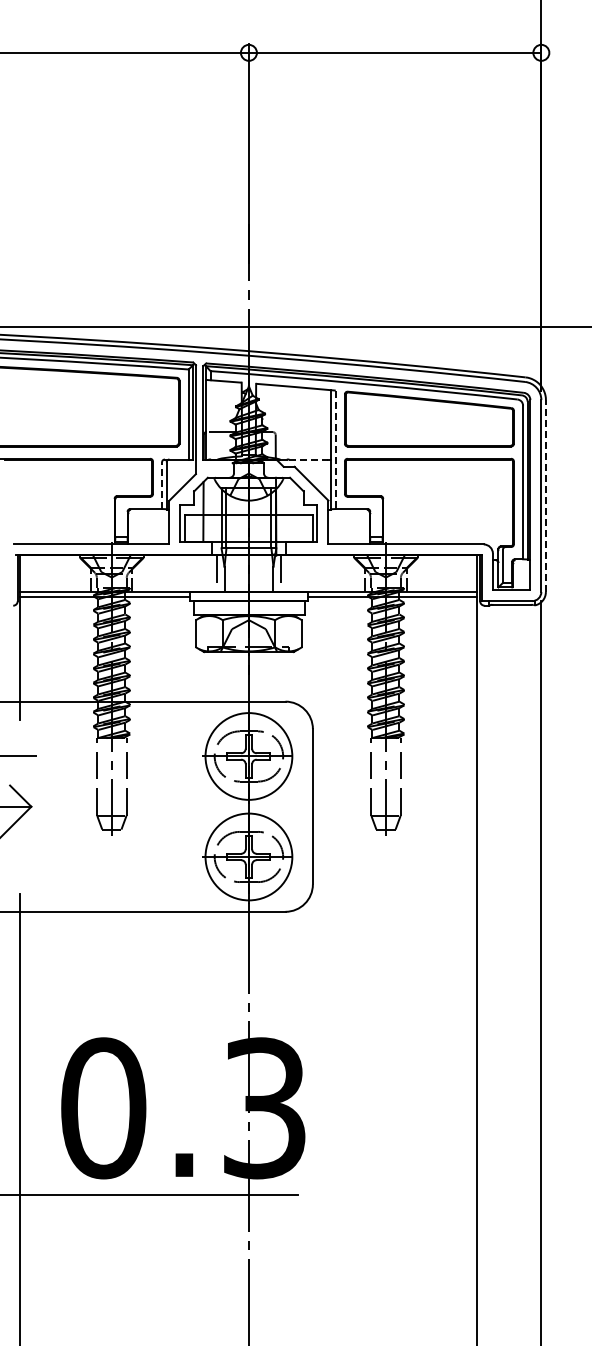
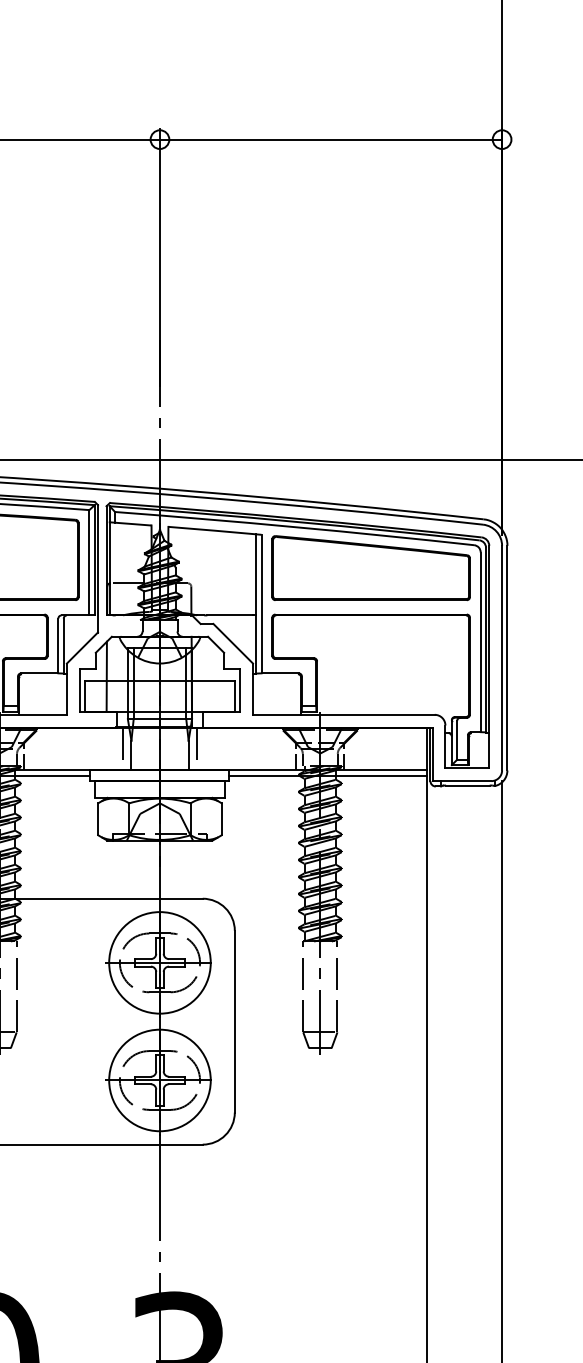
line: (335, 450) -> (261, 604), dashed -> solid
line: (308, 459) -> (229, 615), dashed -> solid
line: (162, 485) -> (58, 645), dashed -> solid
line: (545, 496) -> (506, 658), dashed -> solid

